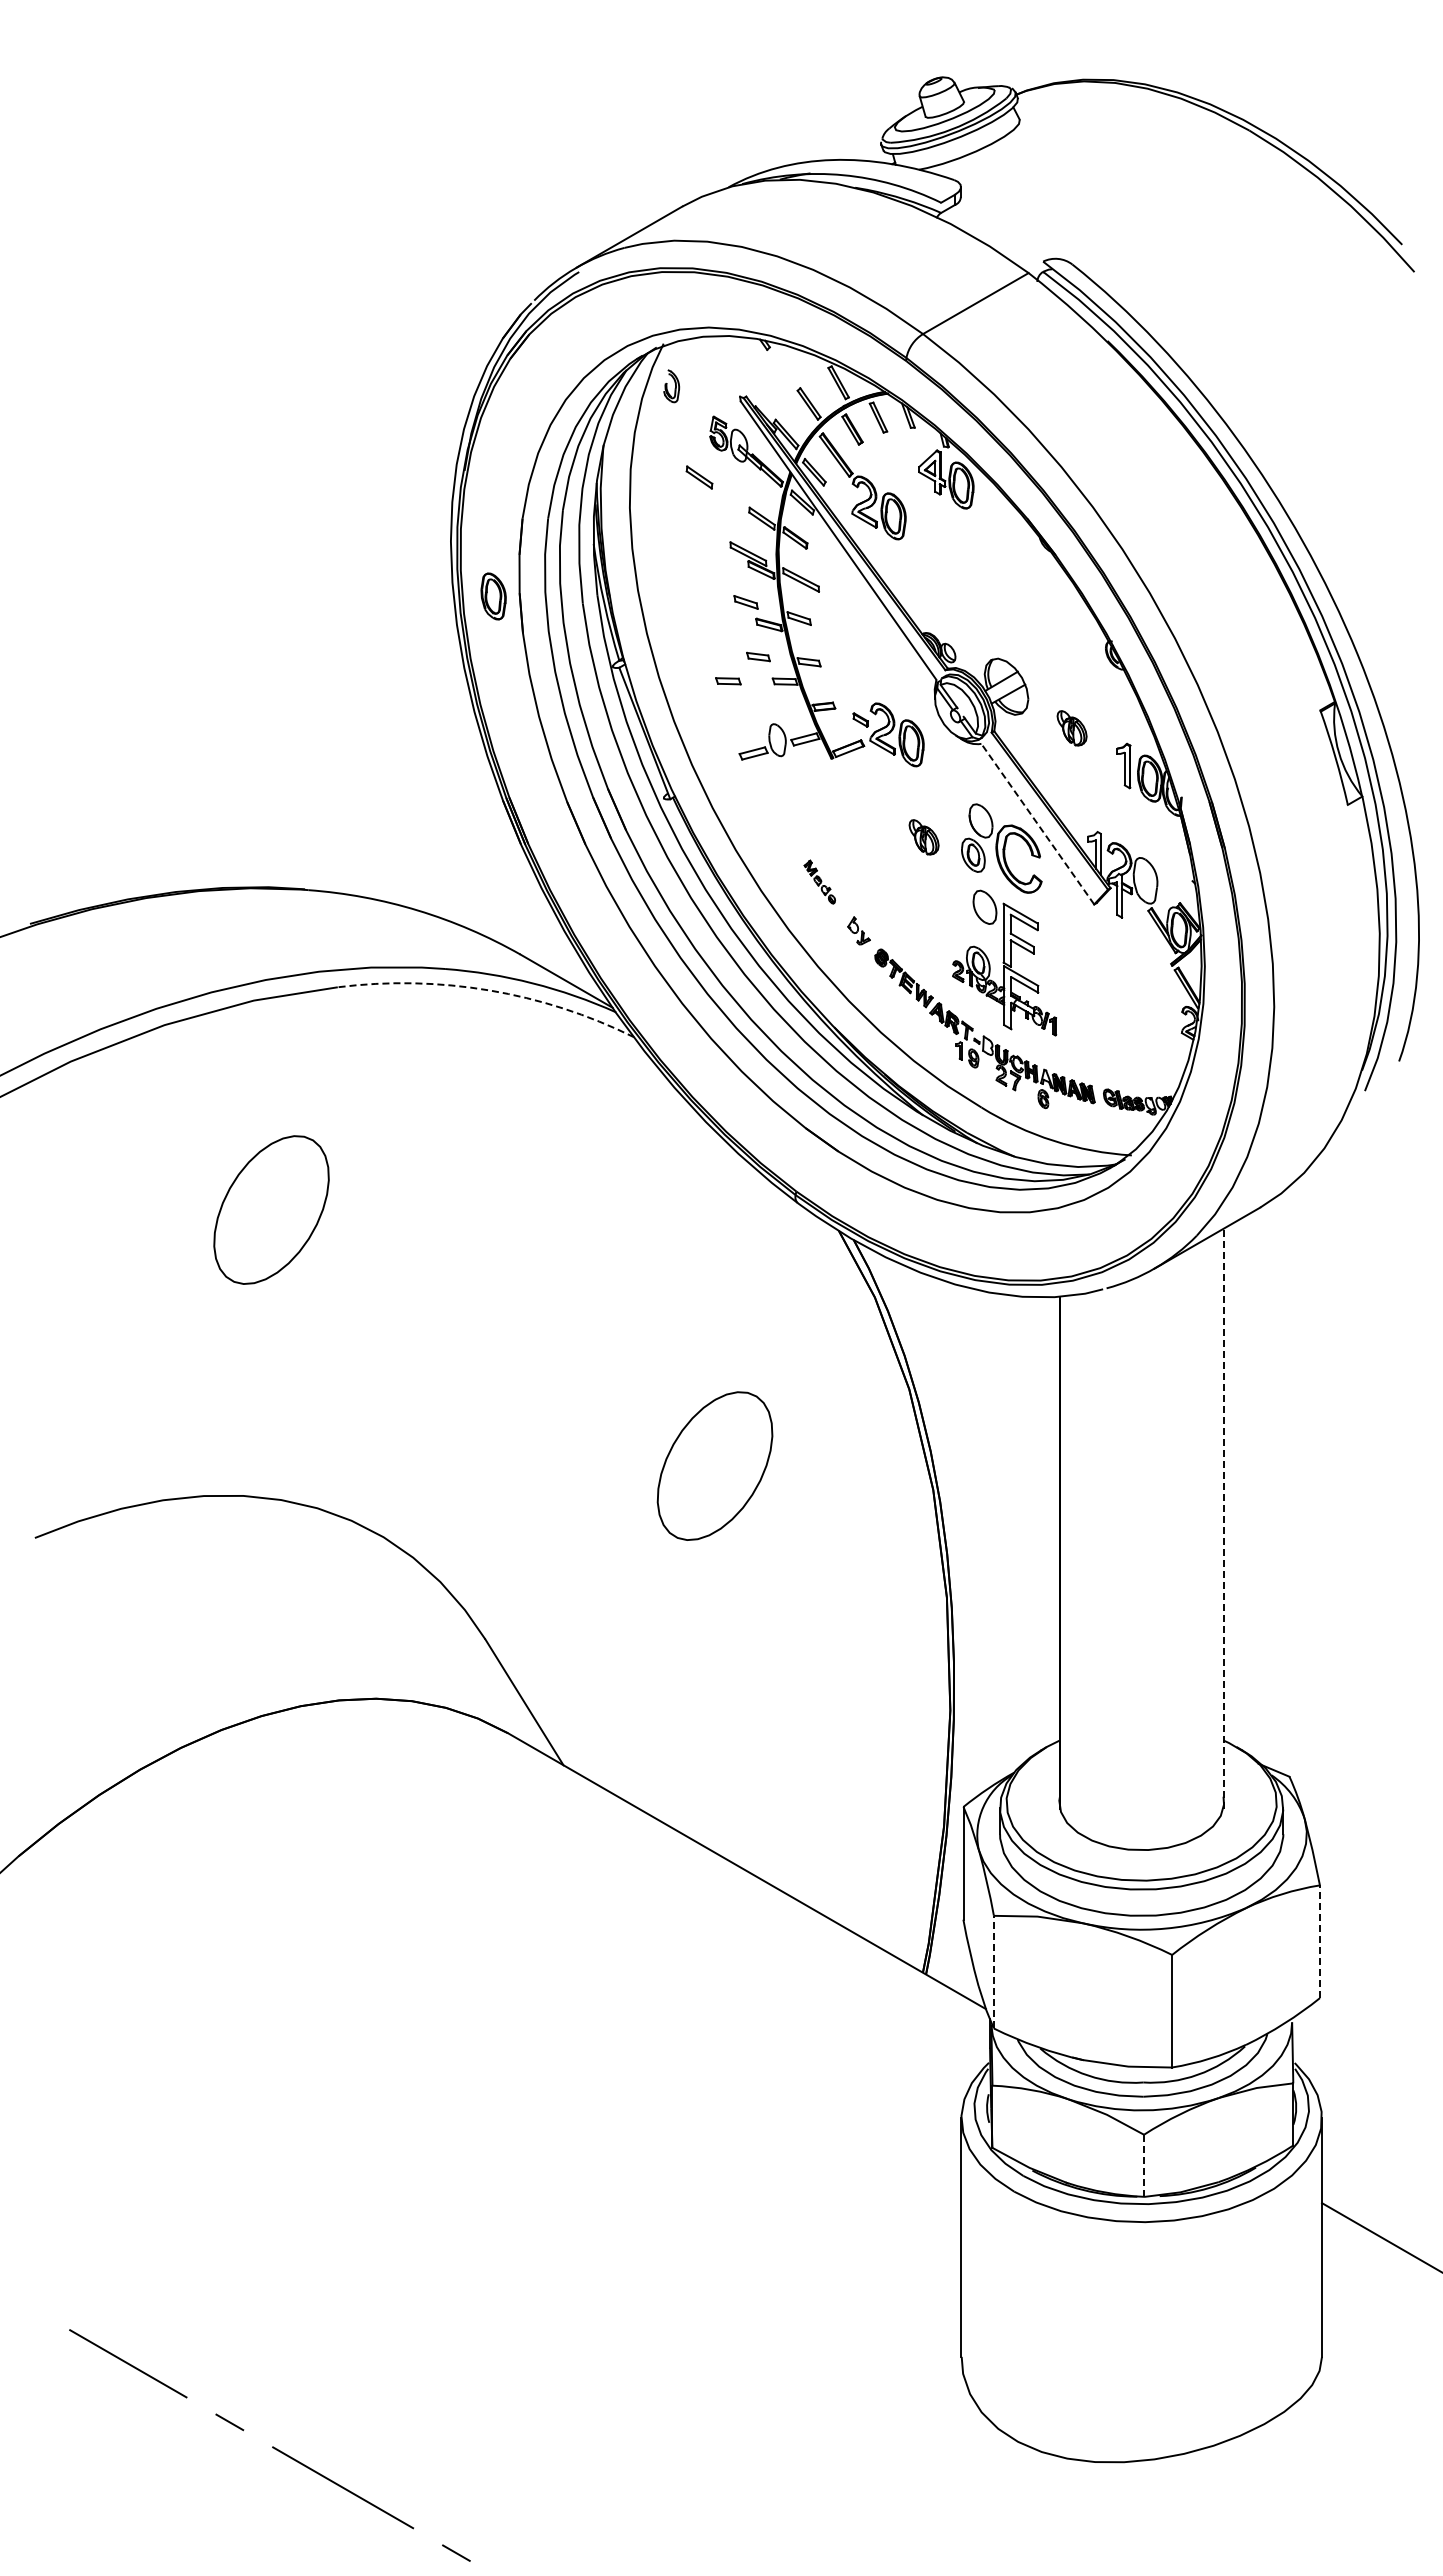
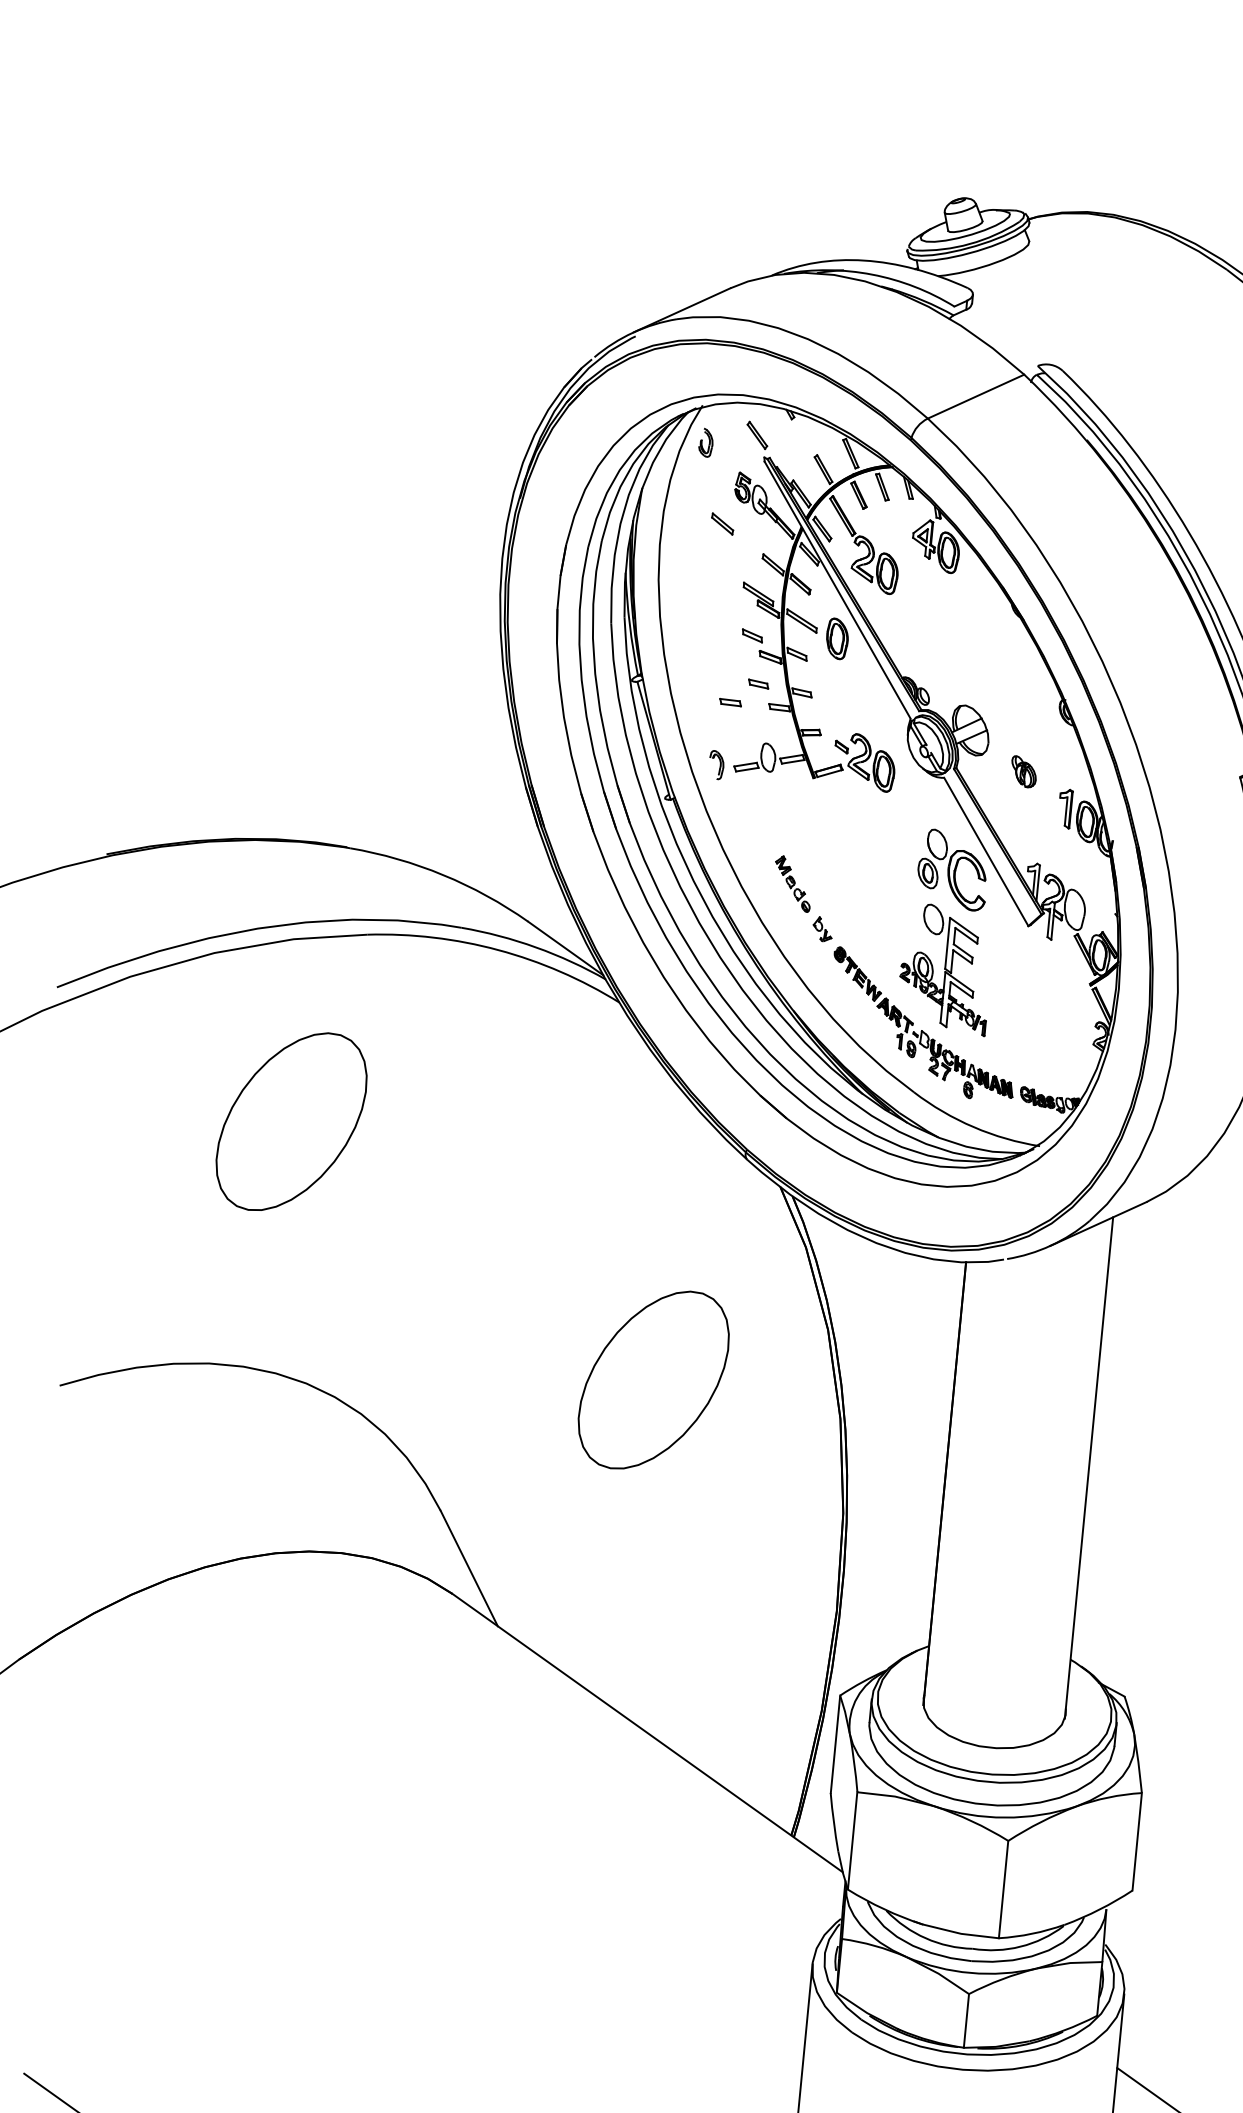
part: (729, 371) -> (757, 434), added
part: (493, 596) -> (837, 638), moved
part: (719, 754) -> (716, 765), added
line: (1037, 823) -> (986, 851), dashed -> solid
part: (923, 837) -> (886, 853), removed
part: (819, 881) -> (792, 883), size x1.43
arc: (489, 990) -> (498, 950), dashed -> solid
part: (271, 1209) -> (291, 1121), size x1.43
part: (714, 1465) -> (653, 1379), size x1.43
line: (1223, 1518) -> (1089, 1467), dashed -> solid
line: (1319, 1941) -> (1136, 1841), dashed -> solid
line: (993, 1971) -> (852, 1840), dashed -> solid
line: (1144, 2165) -> (966, 2020), dashed -> solid

